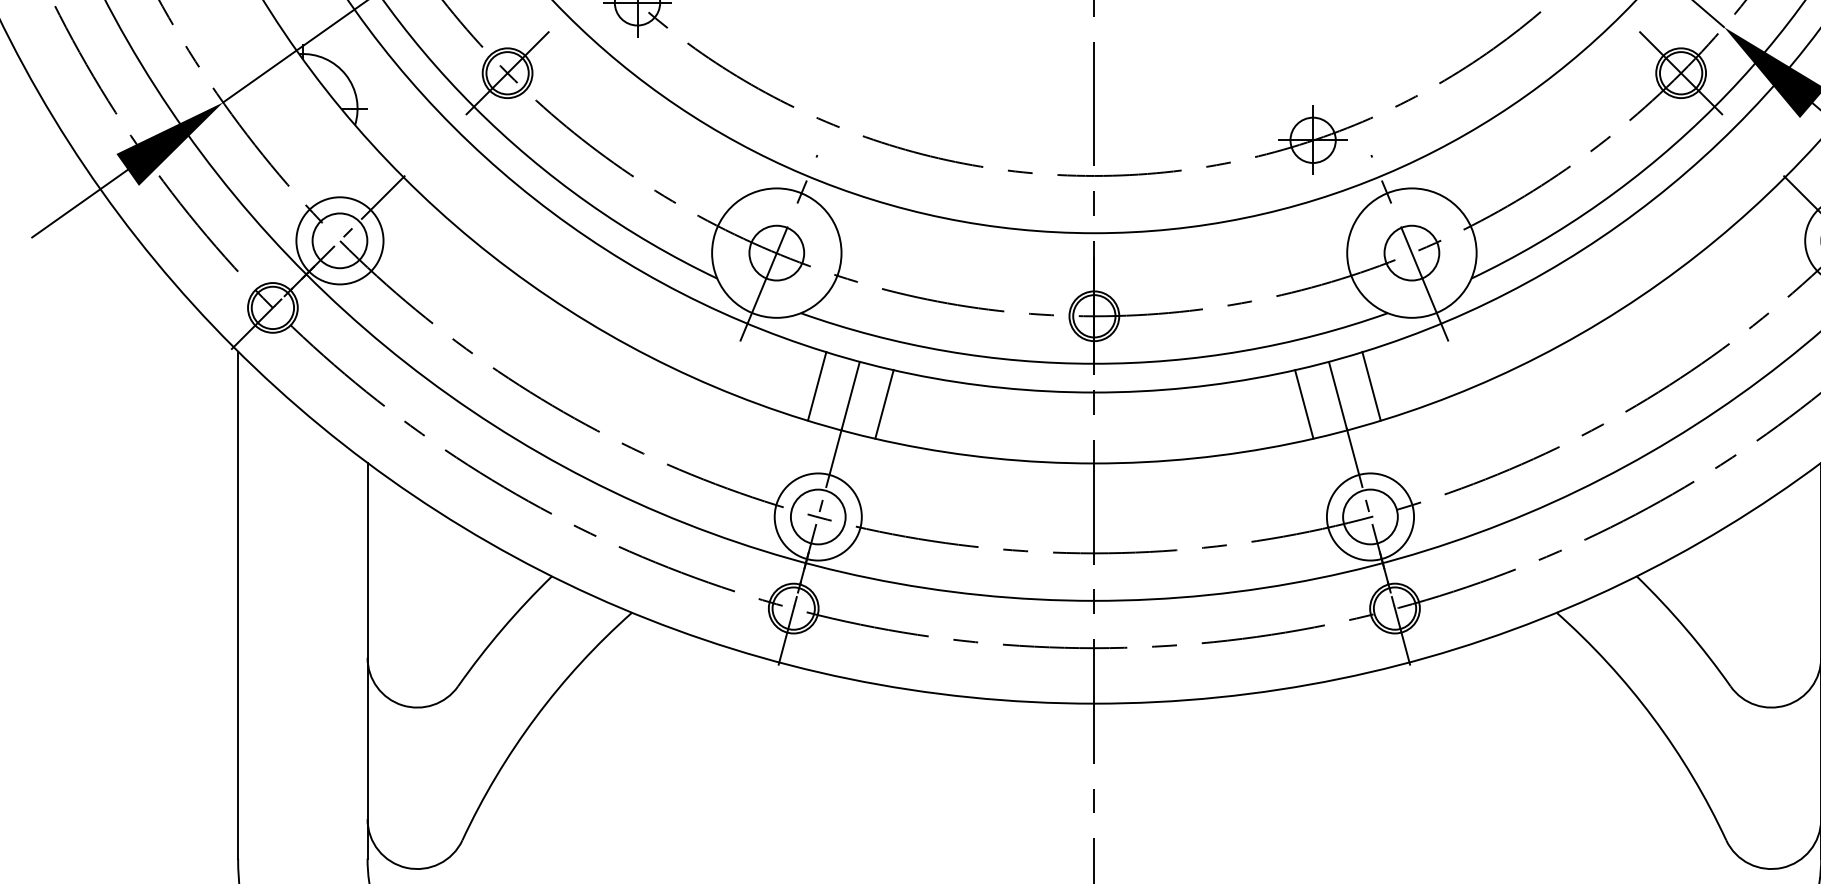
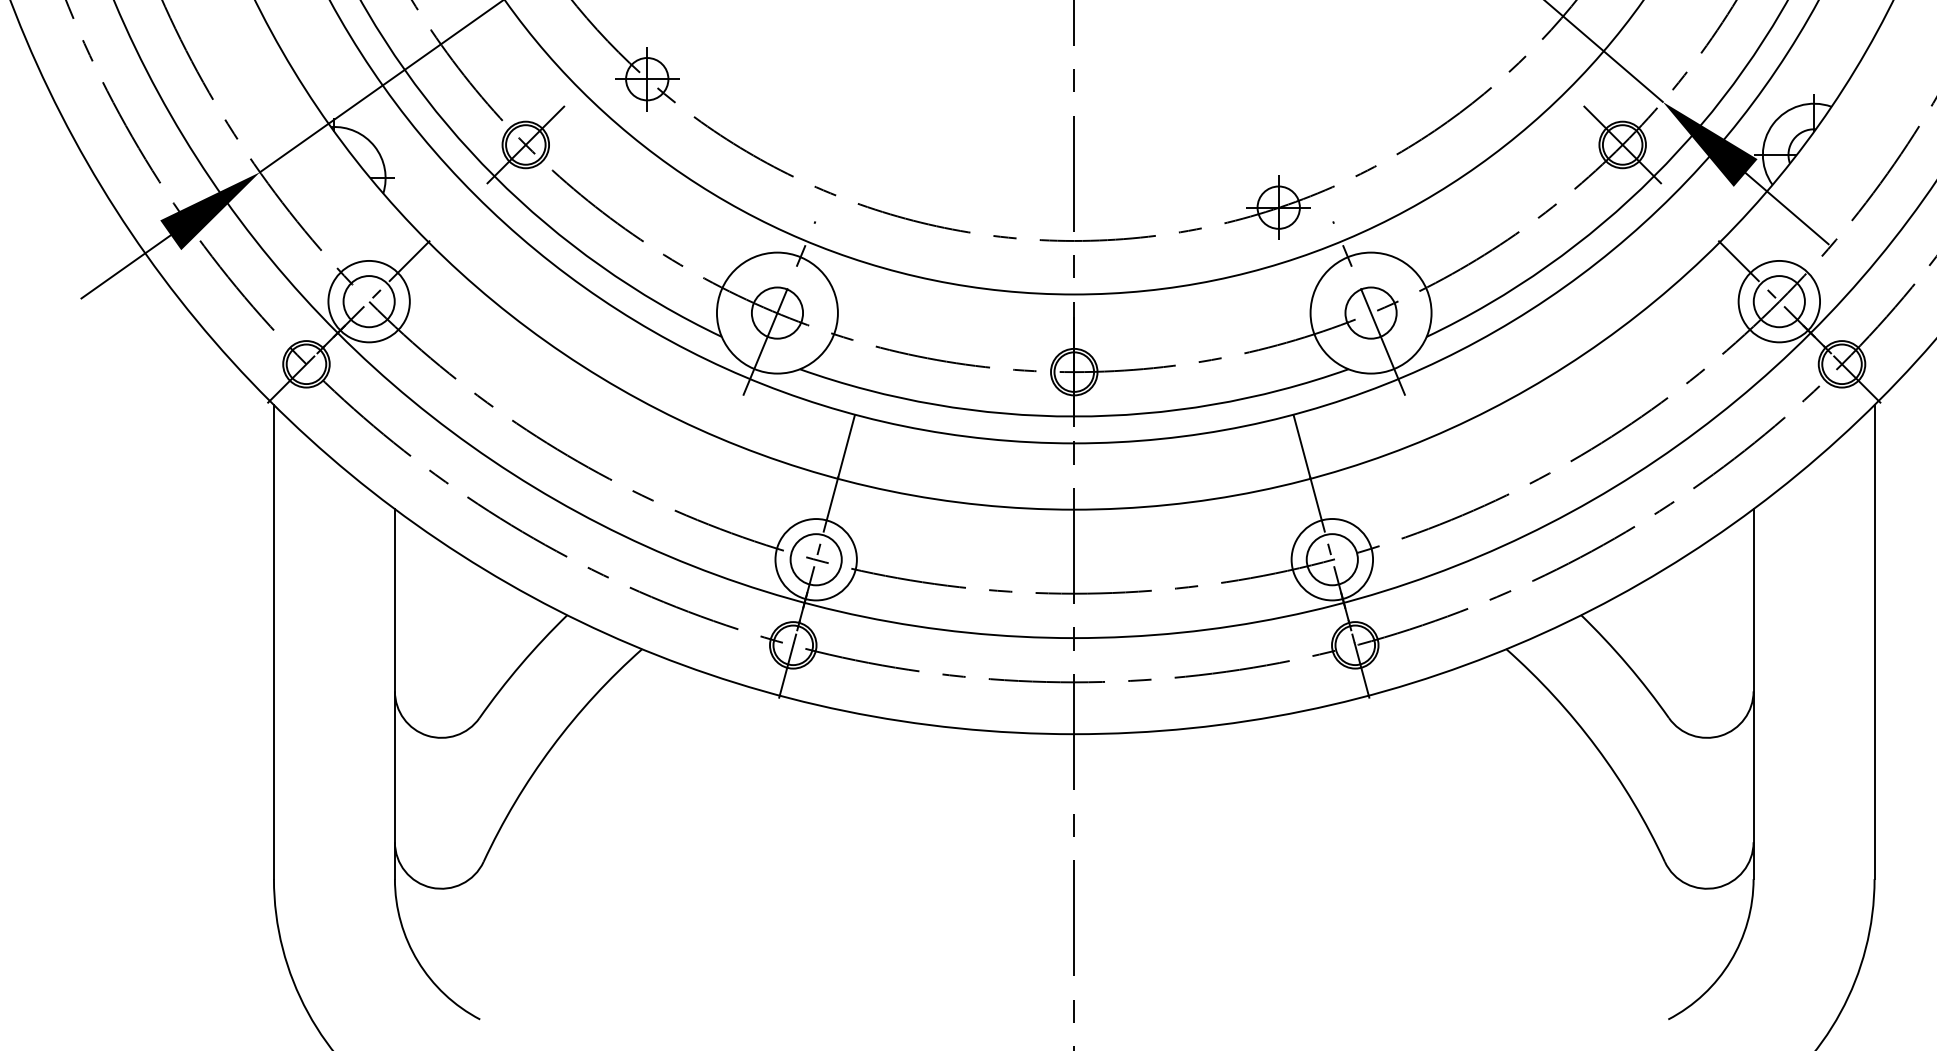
line: (816, 386) -> (814, 437), removed
line: (1370, 386) -> (1332, 437), removed
line: (883, 404) -> (877, 454), removed
line: (1303, 404) -> (1269, 454), removed

